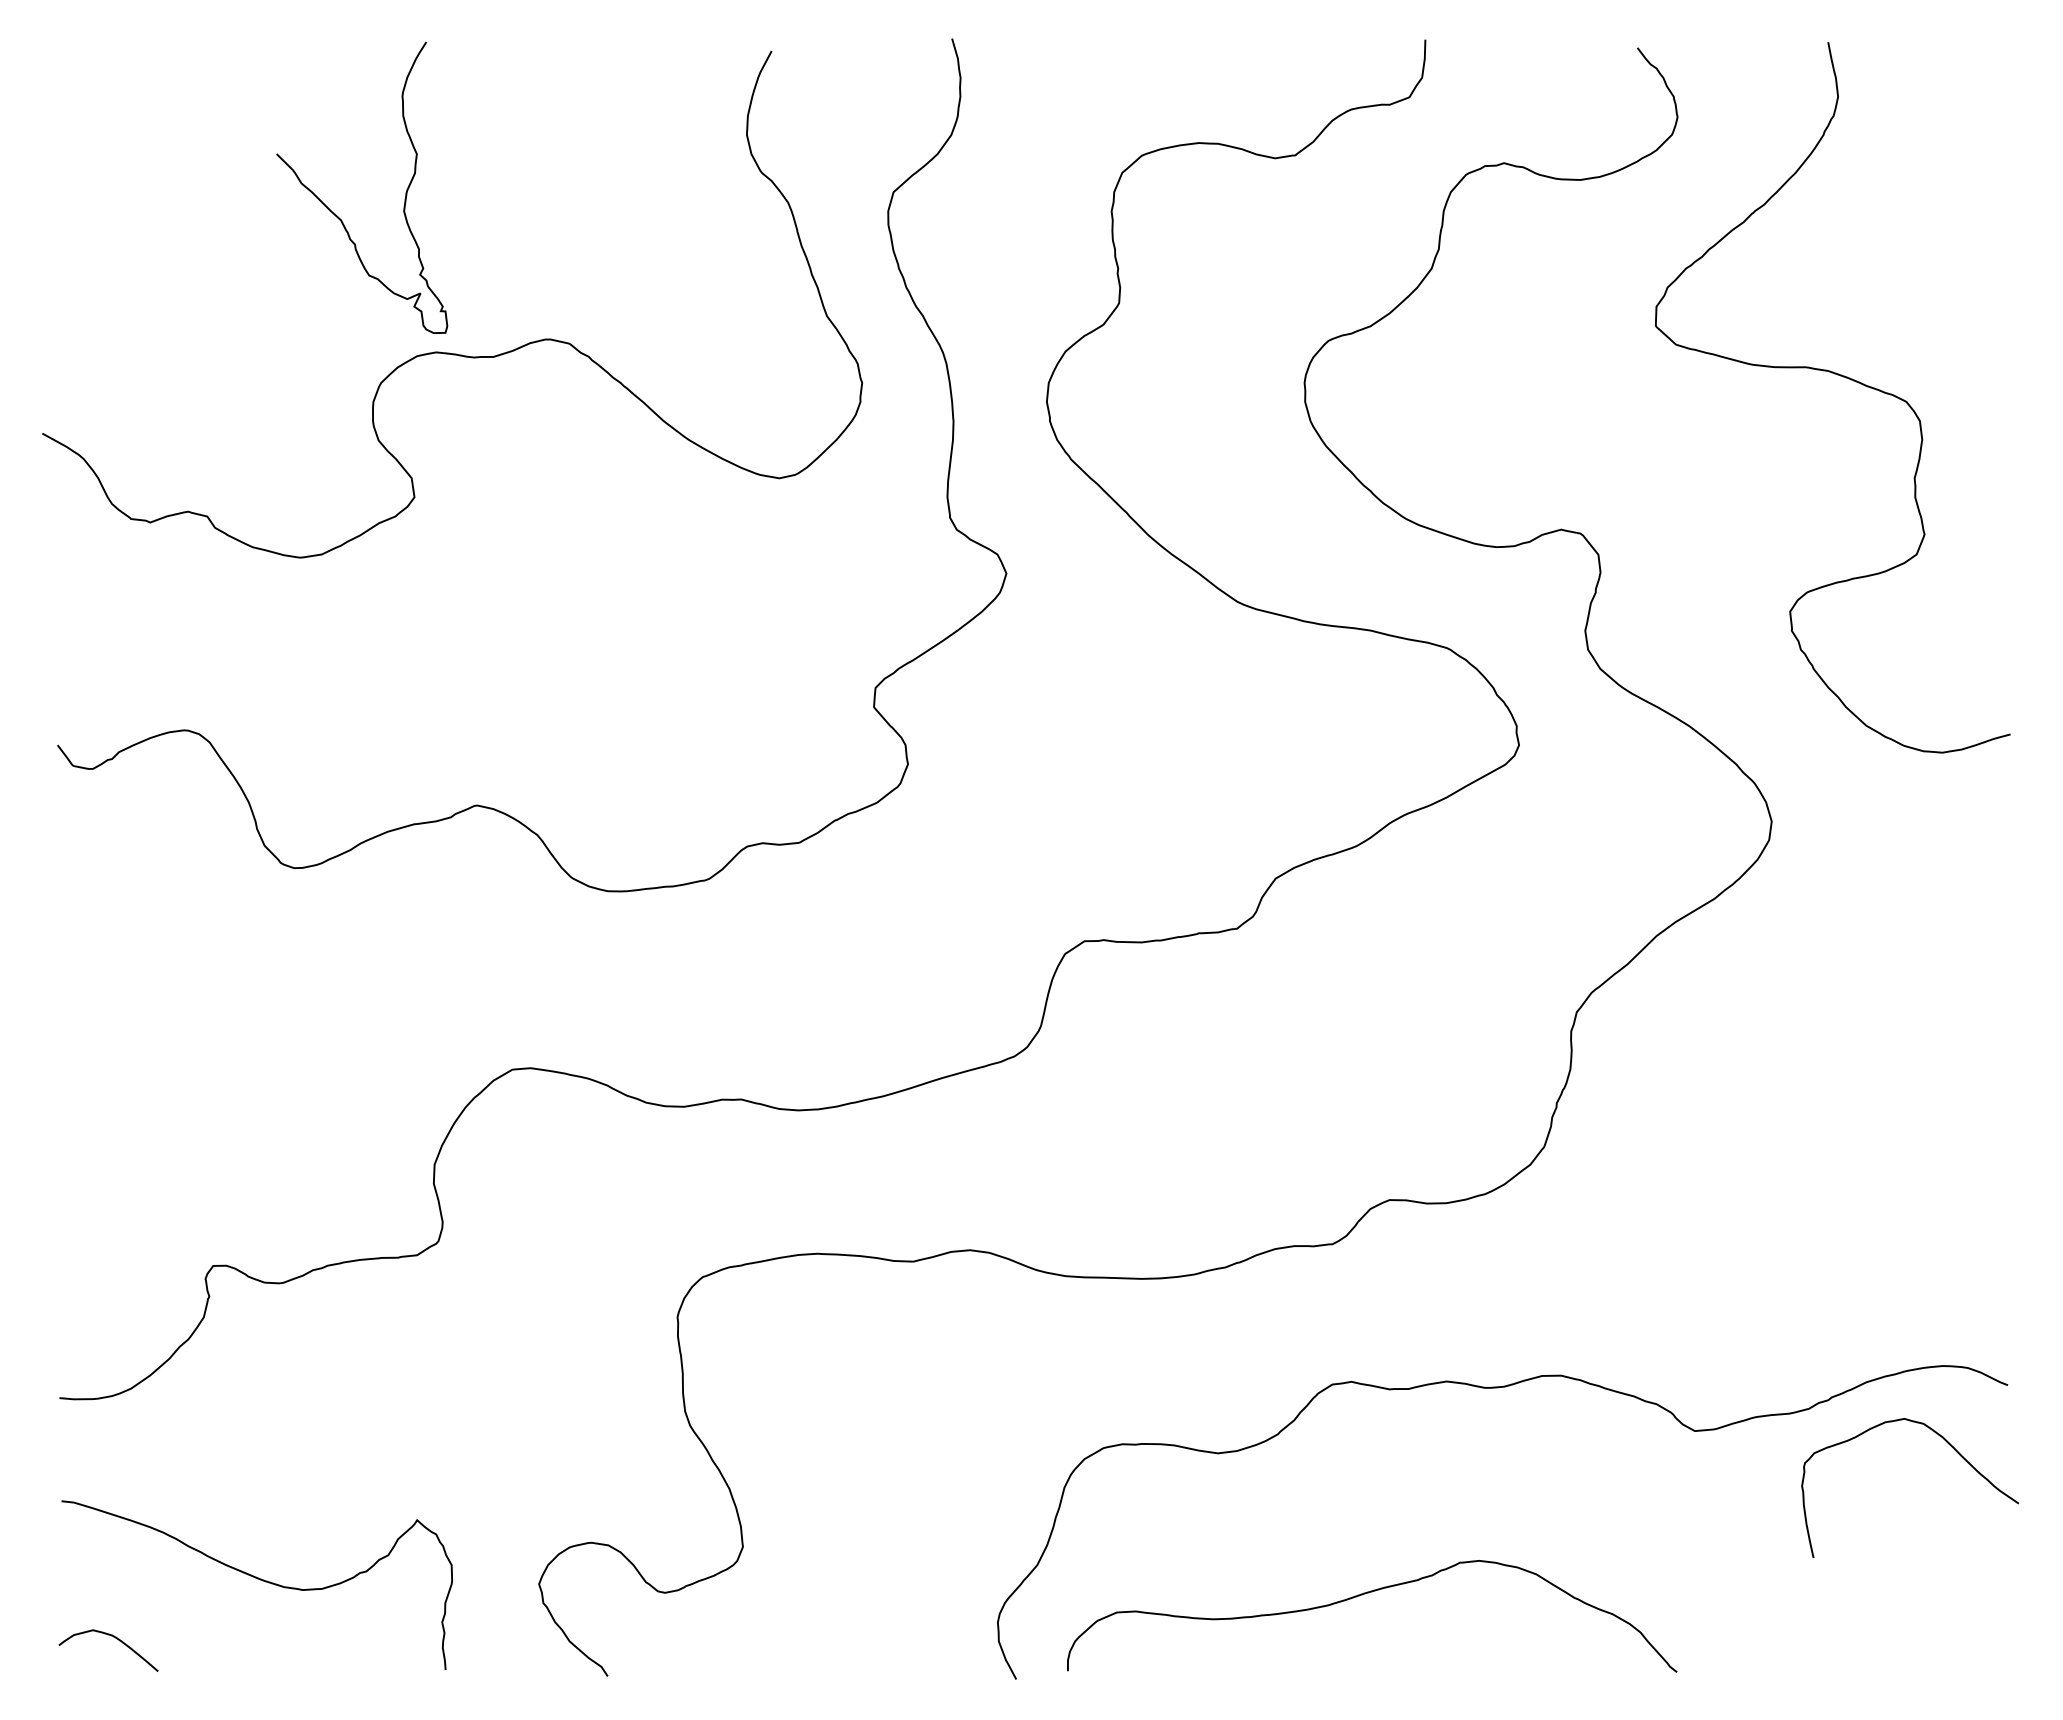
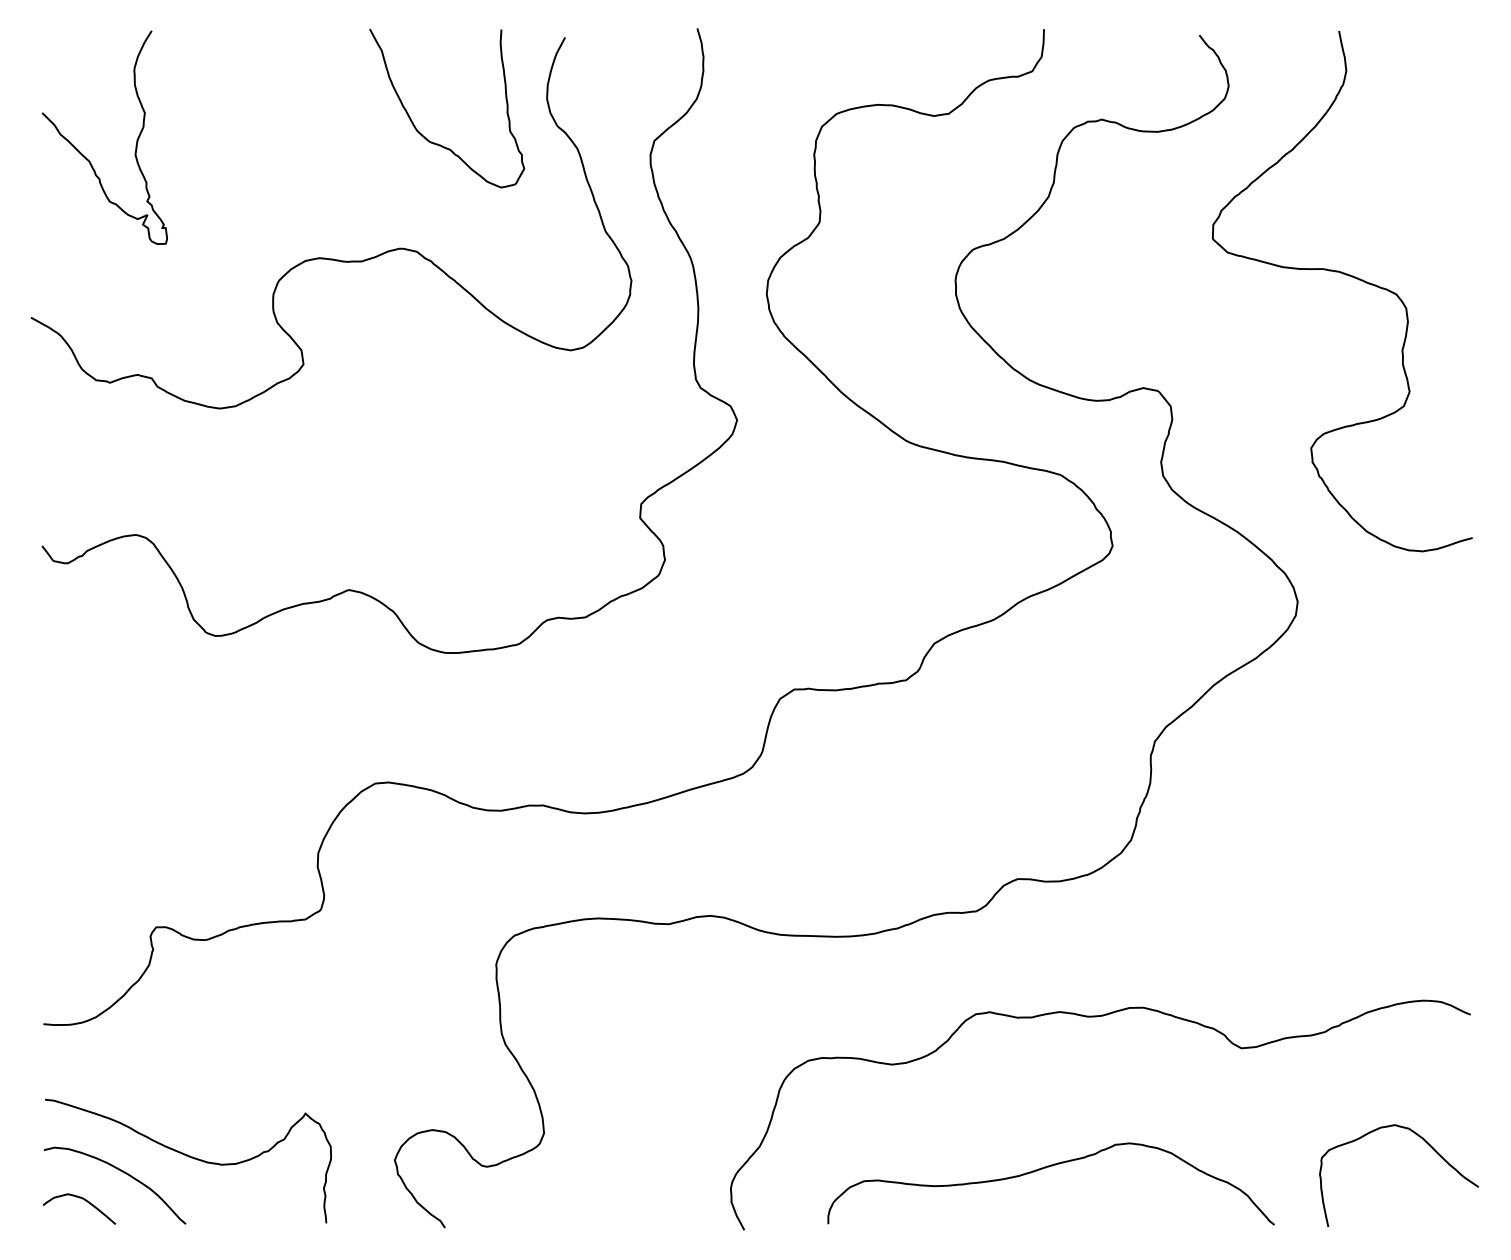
curve: (581, 187) -> (425, 137), added
curve: (336, 214) -> (85, 157), moved
curve: (1950, 1446) -> (1428, 1145), moved
curve: (1365, 1594) -> (1046, 1168), moved
curve: (167, 1600) -> (122, 1172), added

